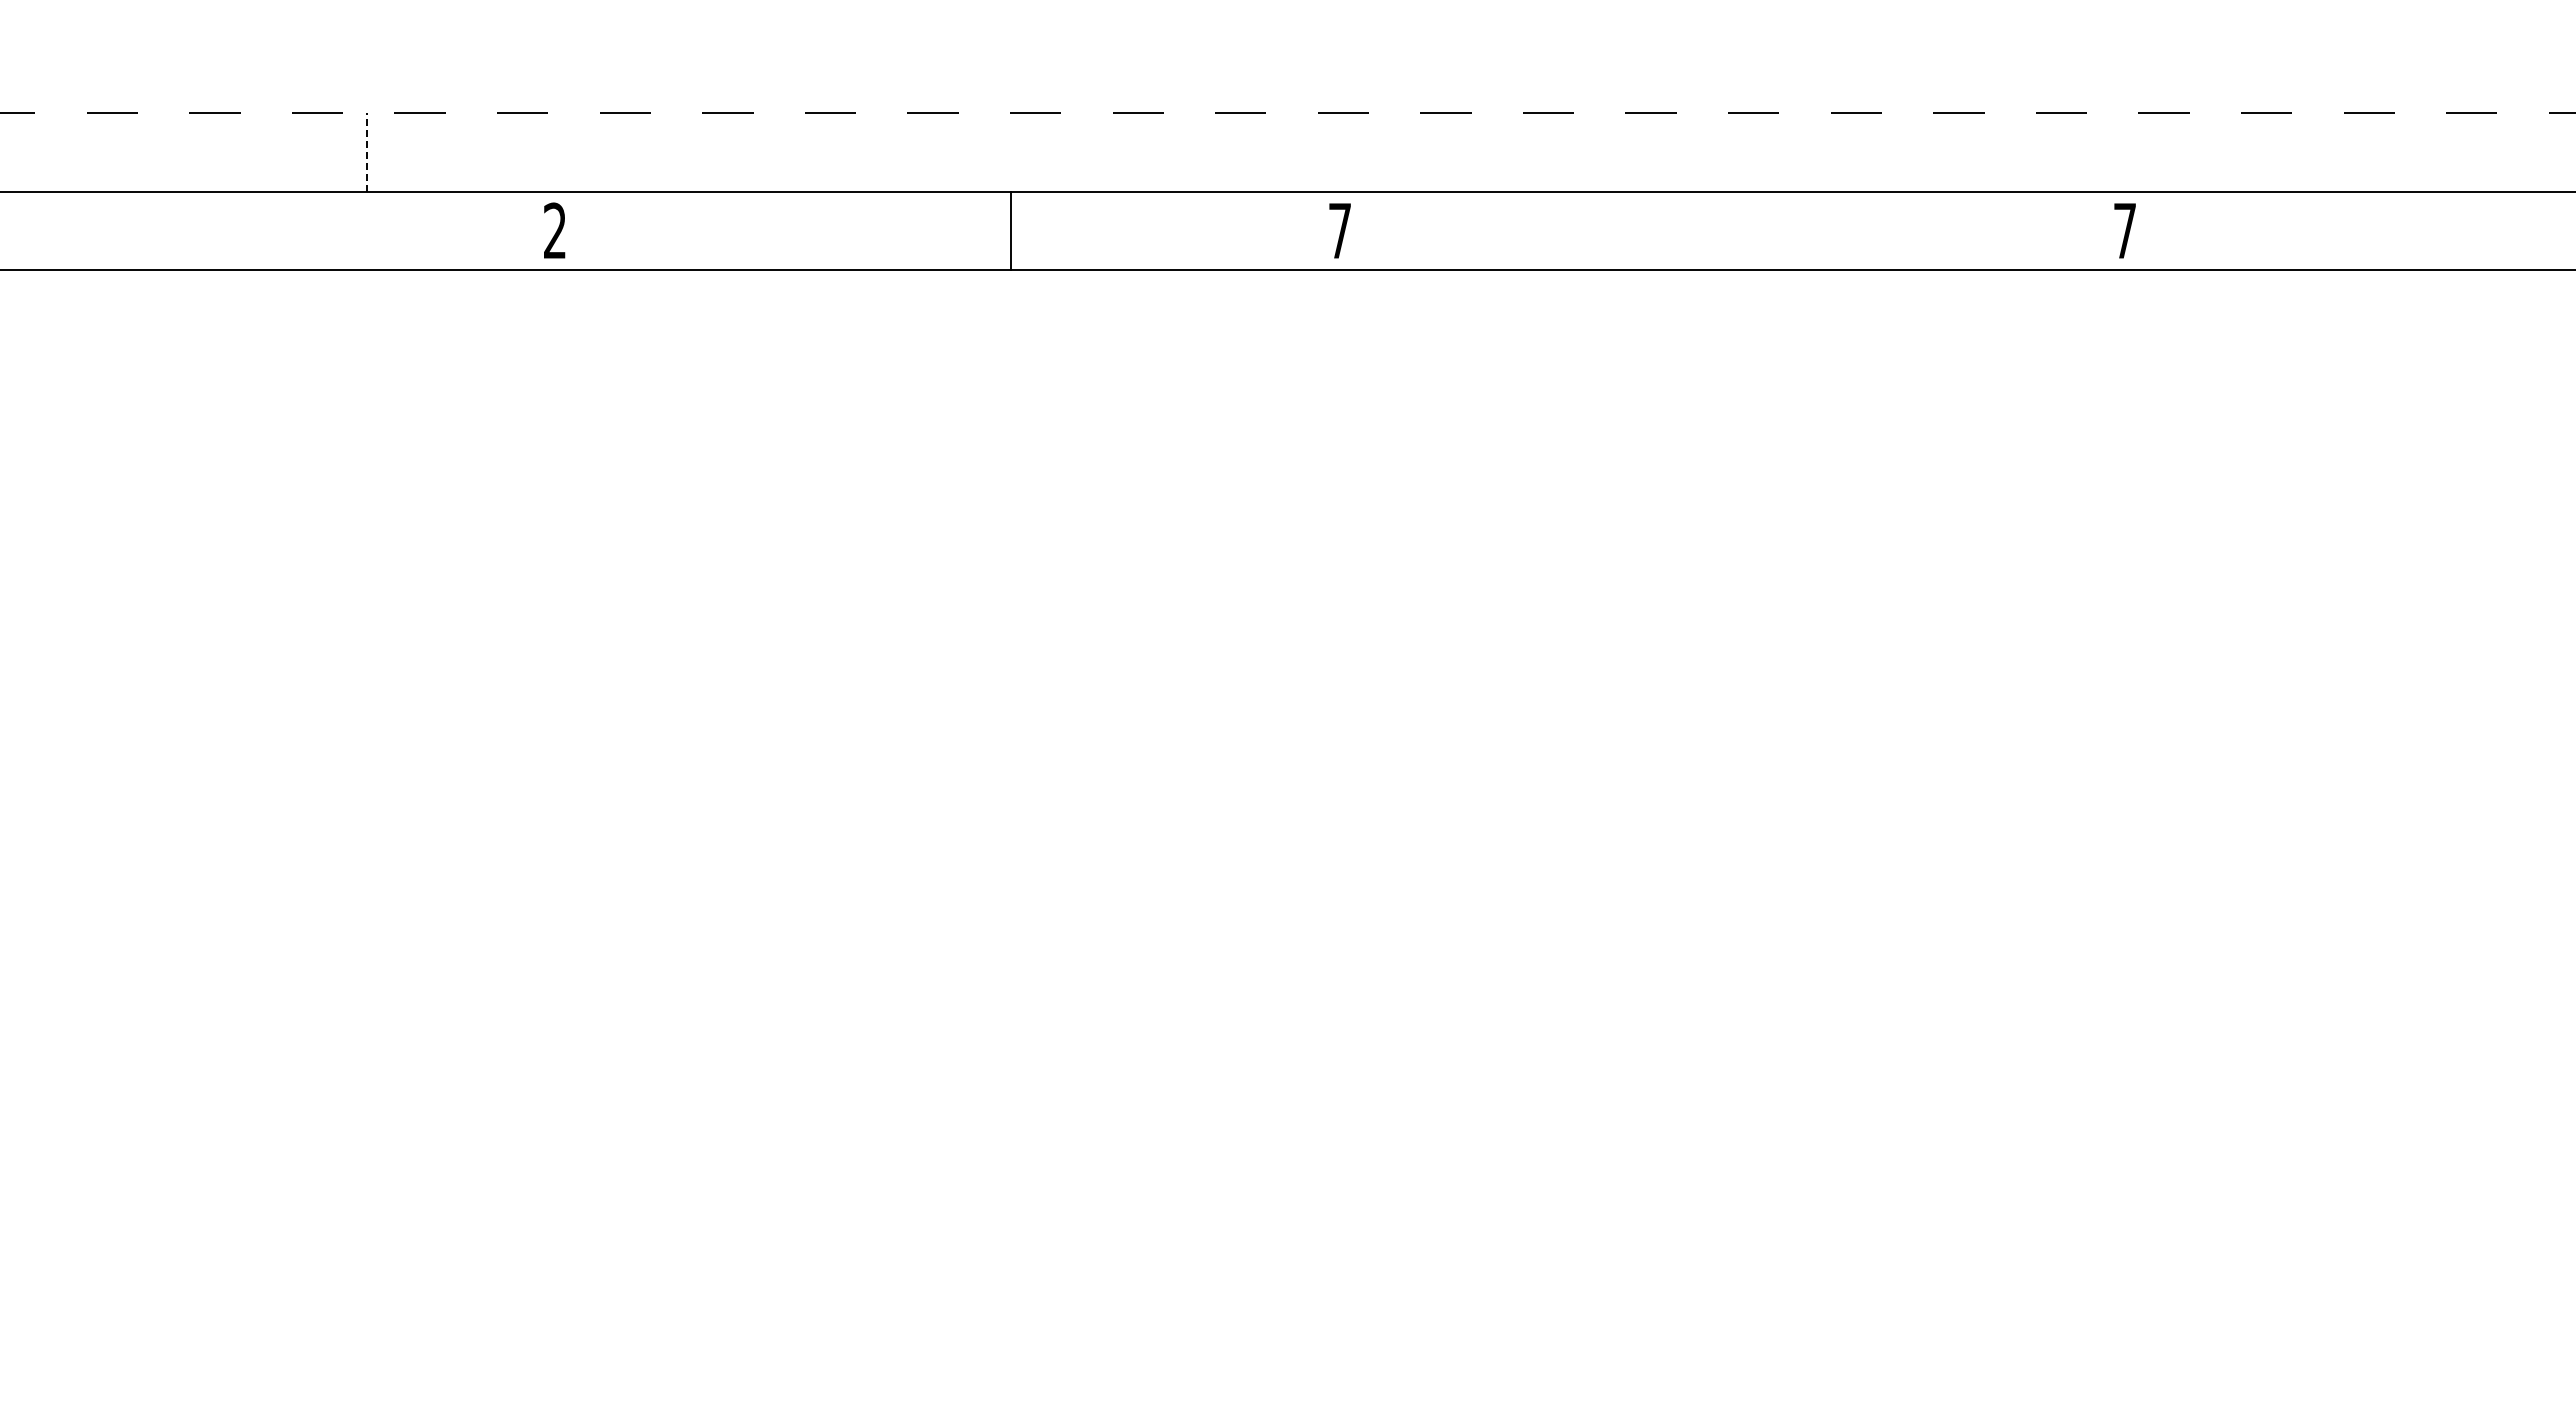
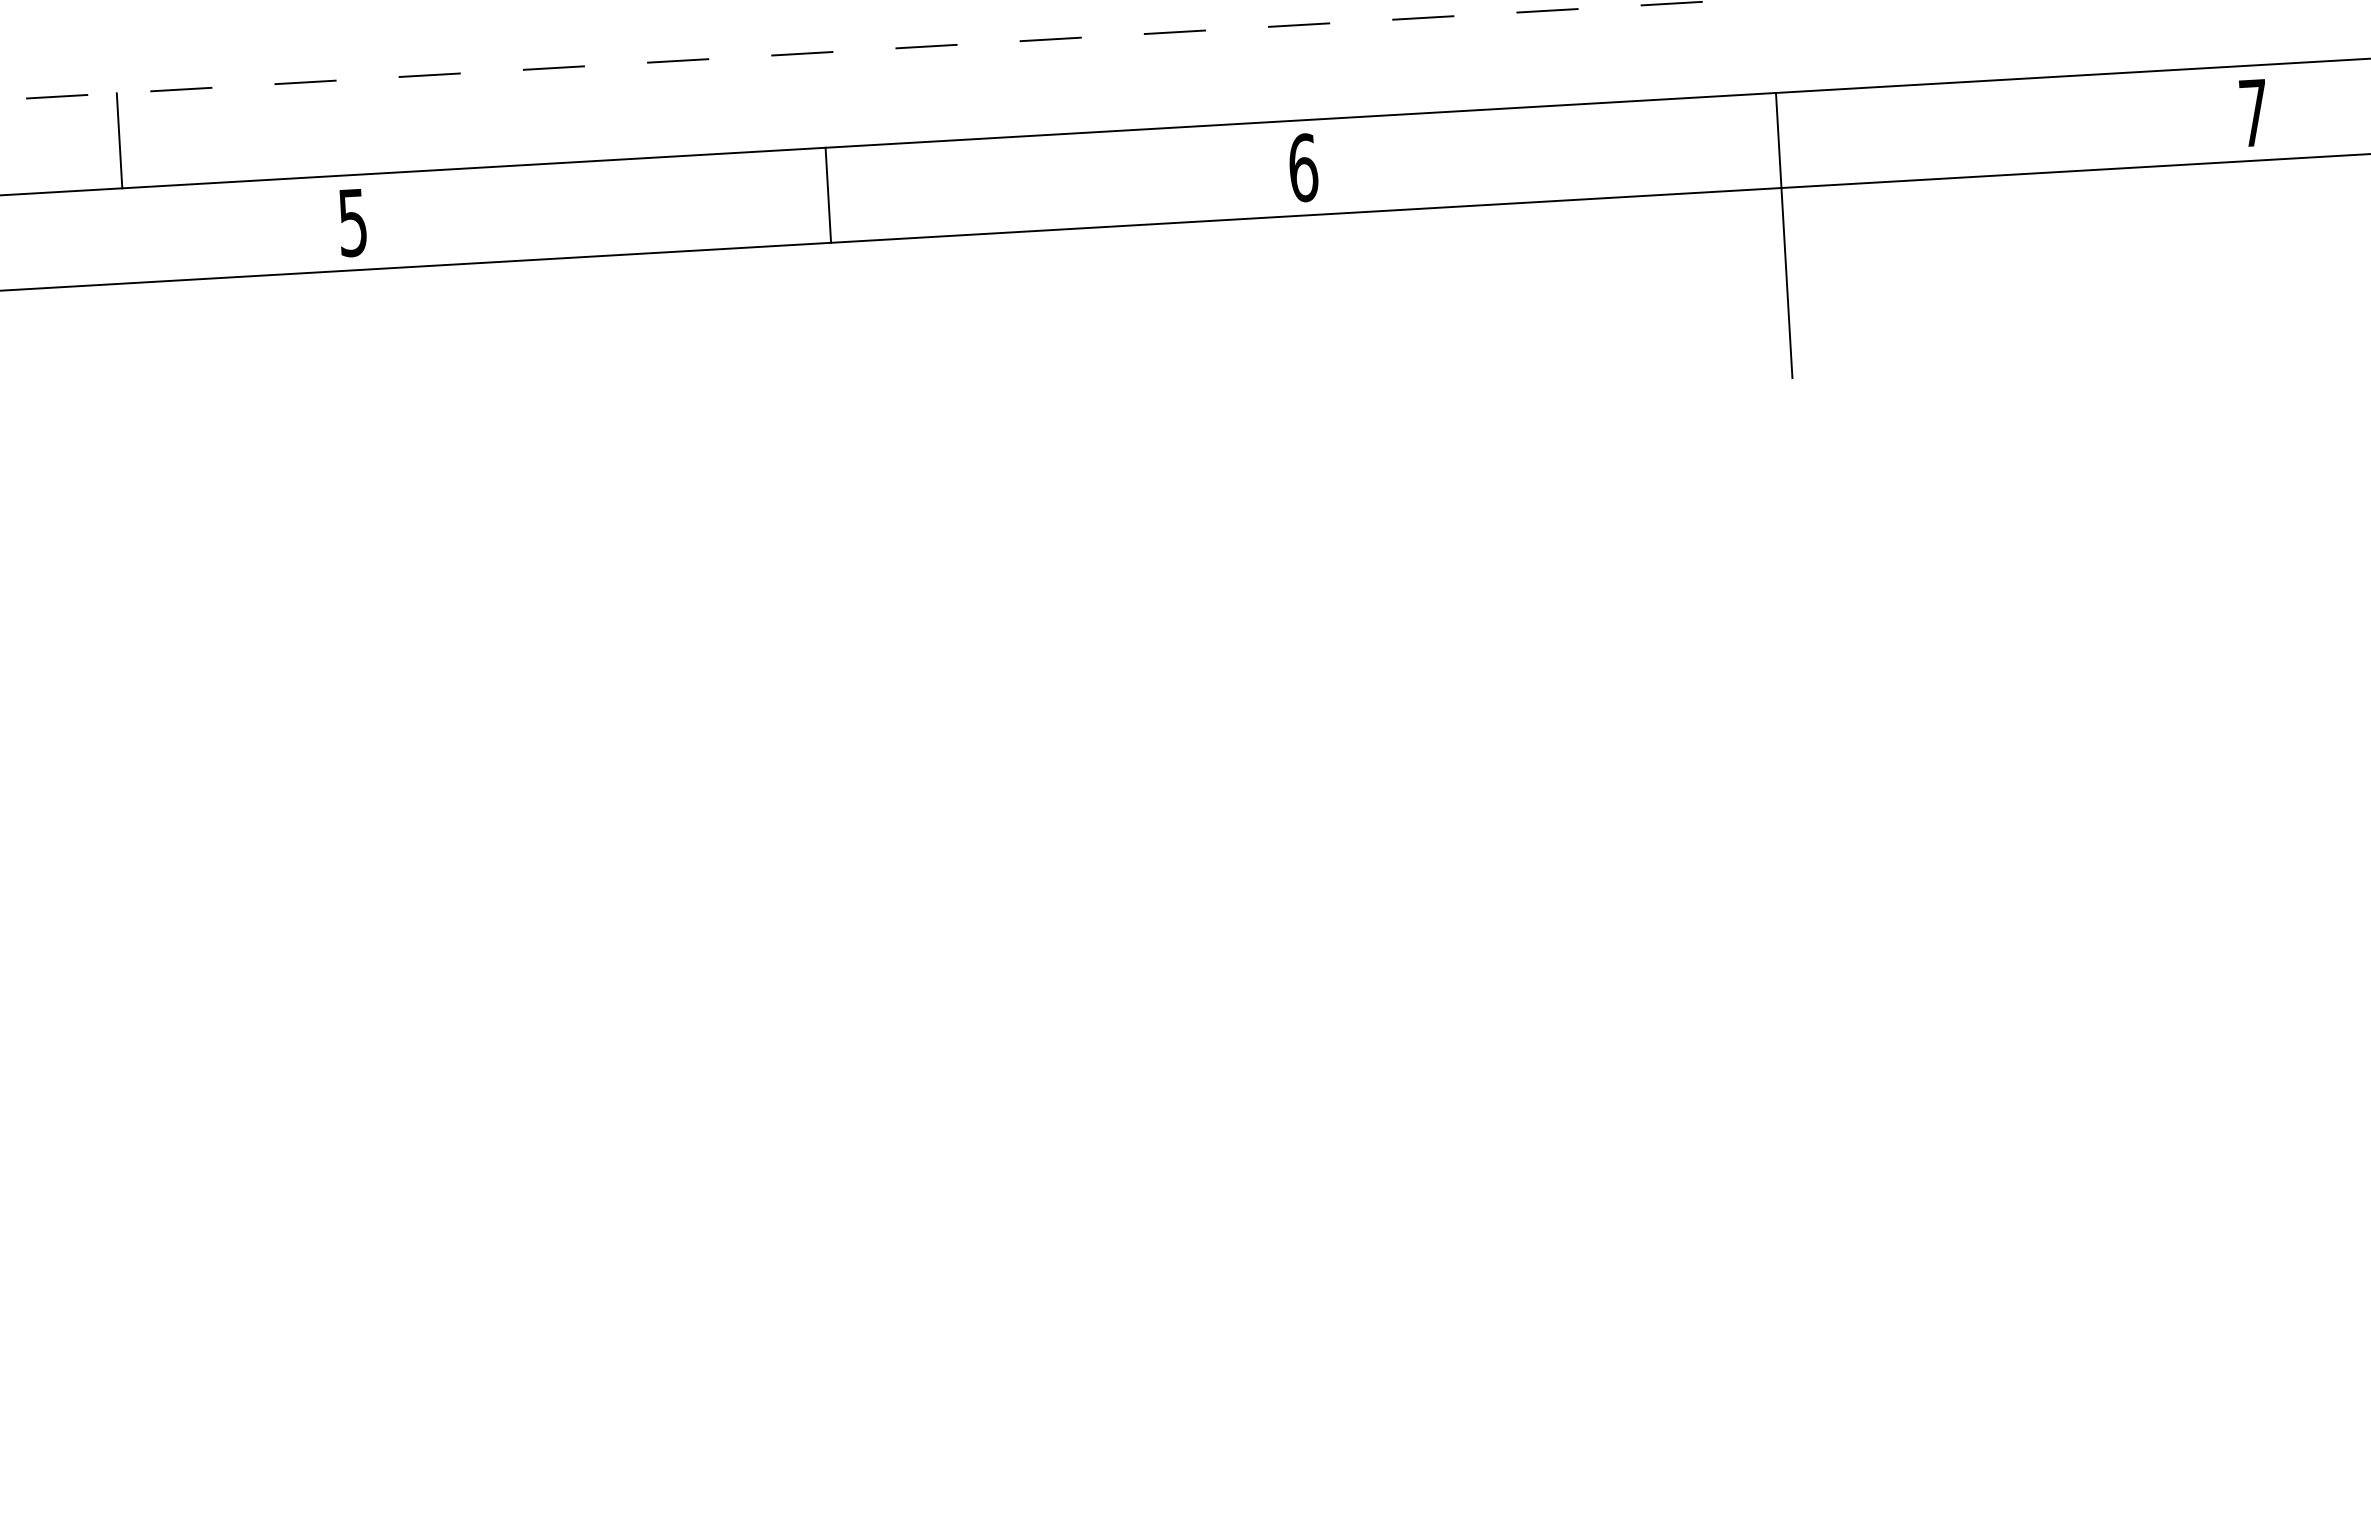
line: (366, 151) -> (119, 139), dashed -> solid
text: (554, 230) -> (352, 222), 2 -> 5
line: (1010, 230) -> (828, 194), moved
text: (1339, 230) -> (1302, 167), 7 -> 6
line: (1732, 309) -> (1783, 235), added

